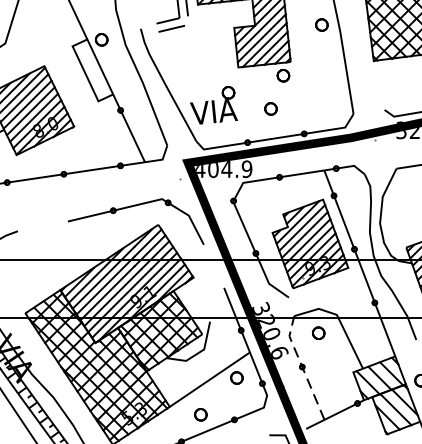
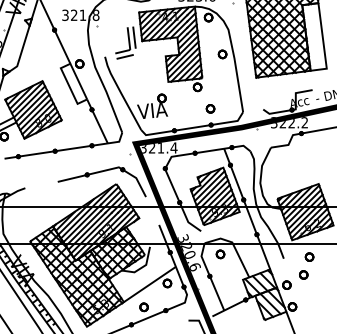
part: (270, 108) -> (210, 108), moved
text: (223, 168) -> (158, 147), 404.9 -> 321.4
line: (301, 367) -> (209, 276), dashed -> solid

